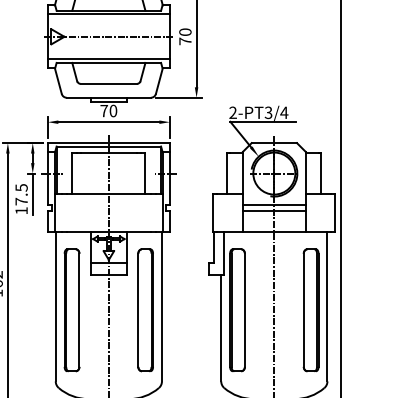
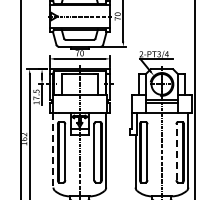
line: (55, 306) -> (53, 150), solid -> dashed
line: (303, 308) -> (176, 151), solid -> dashed

